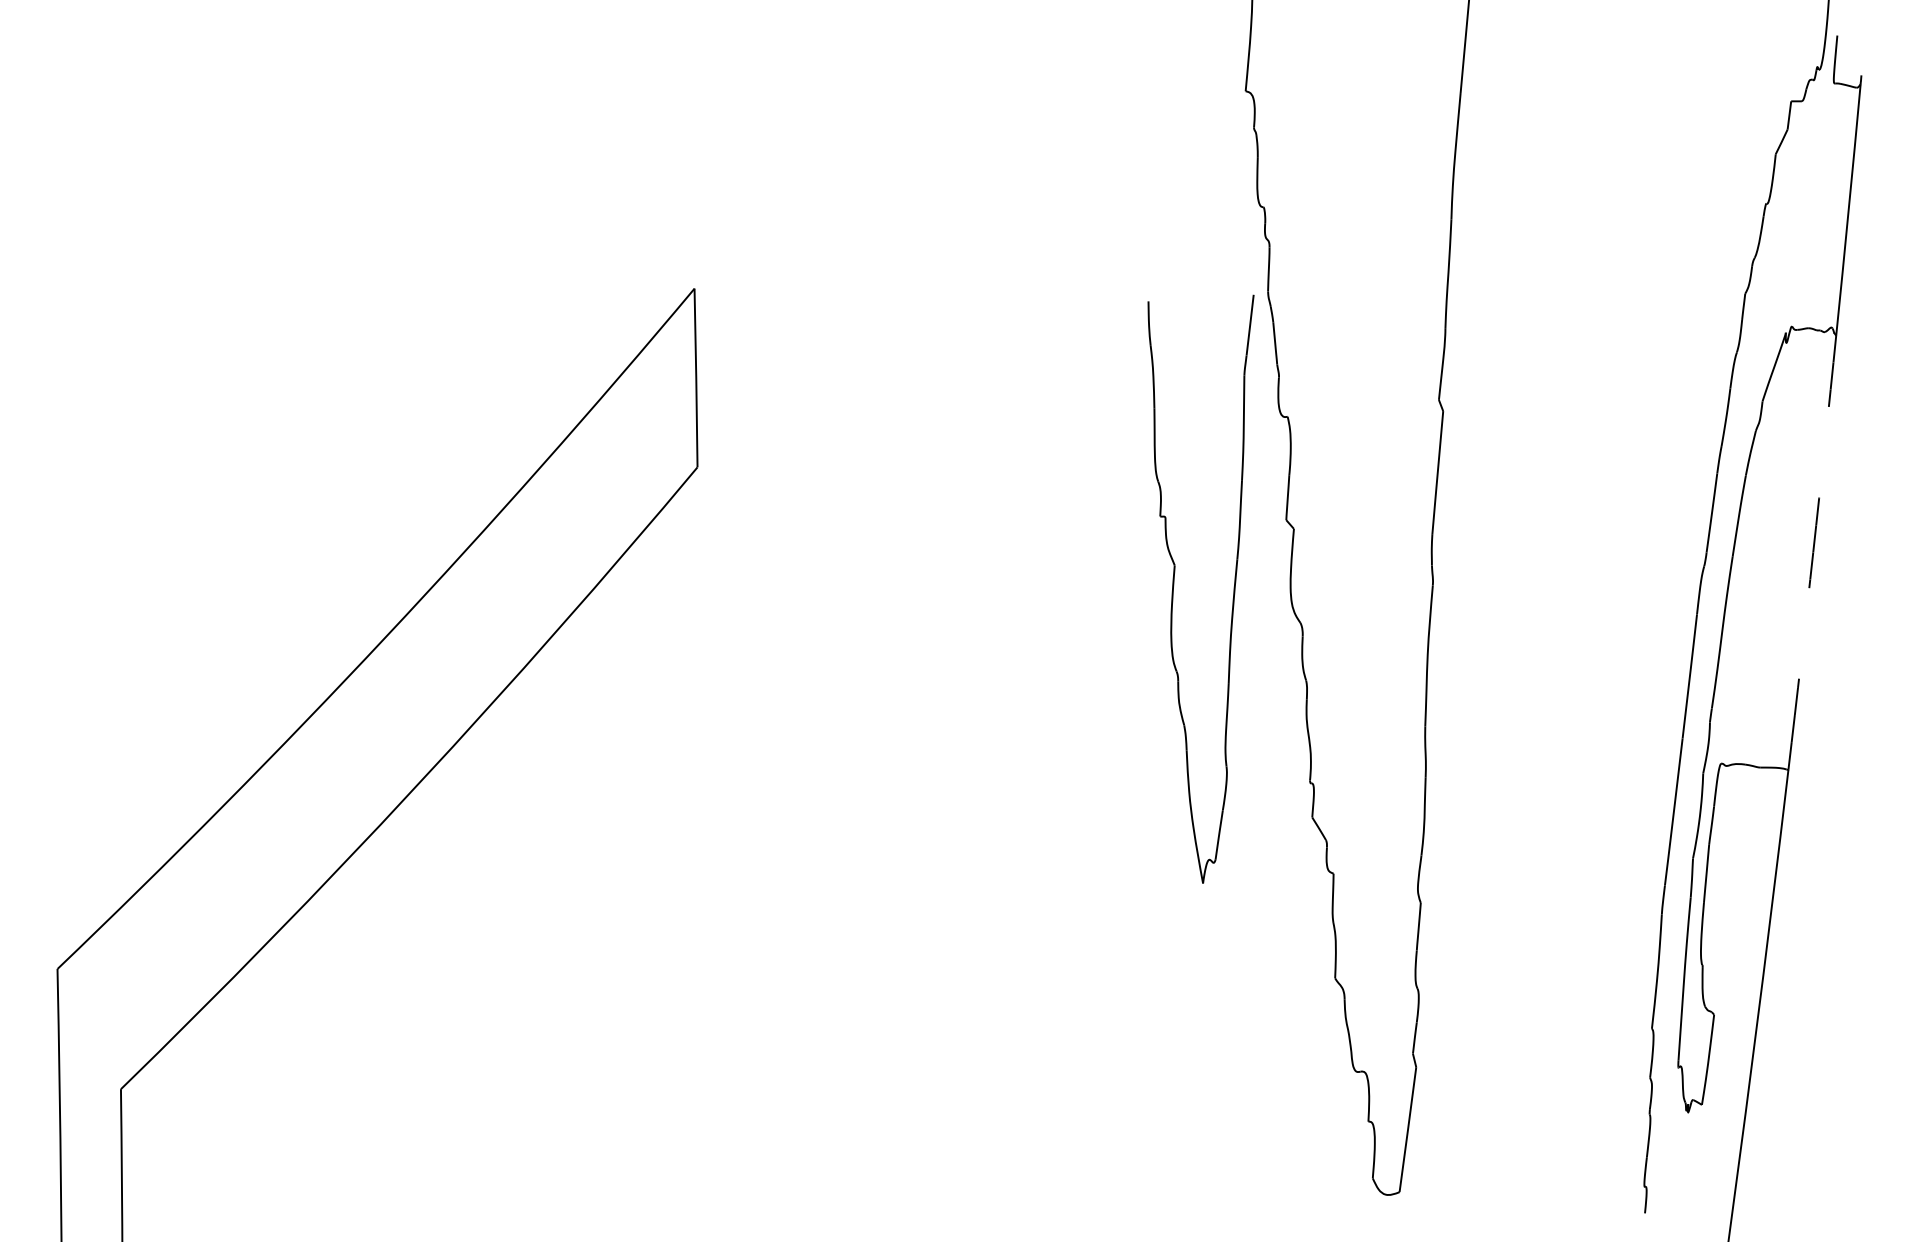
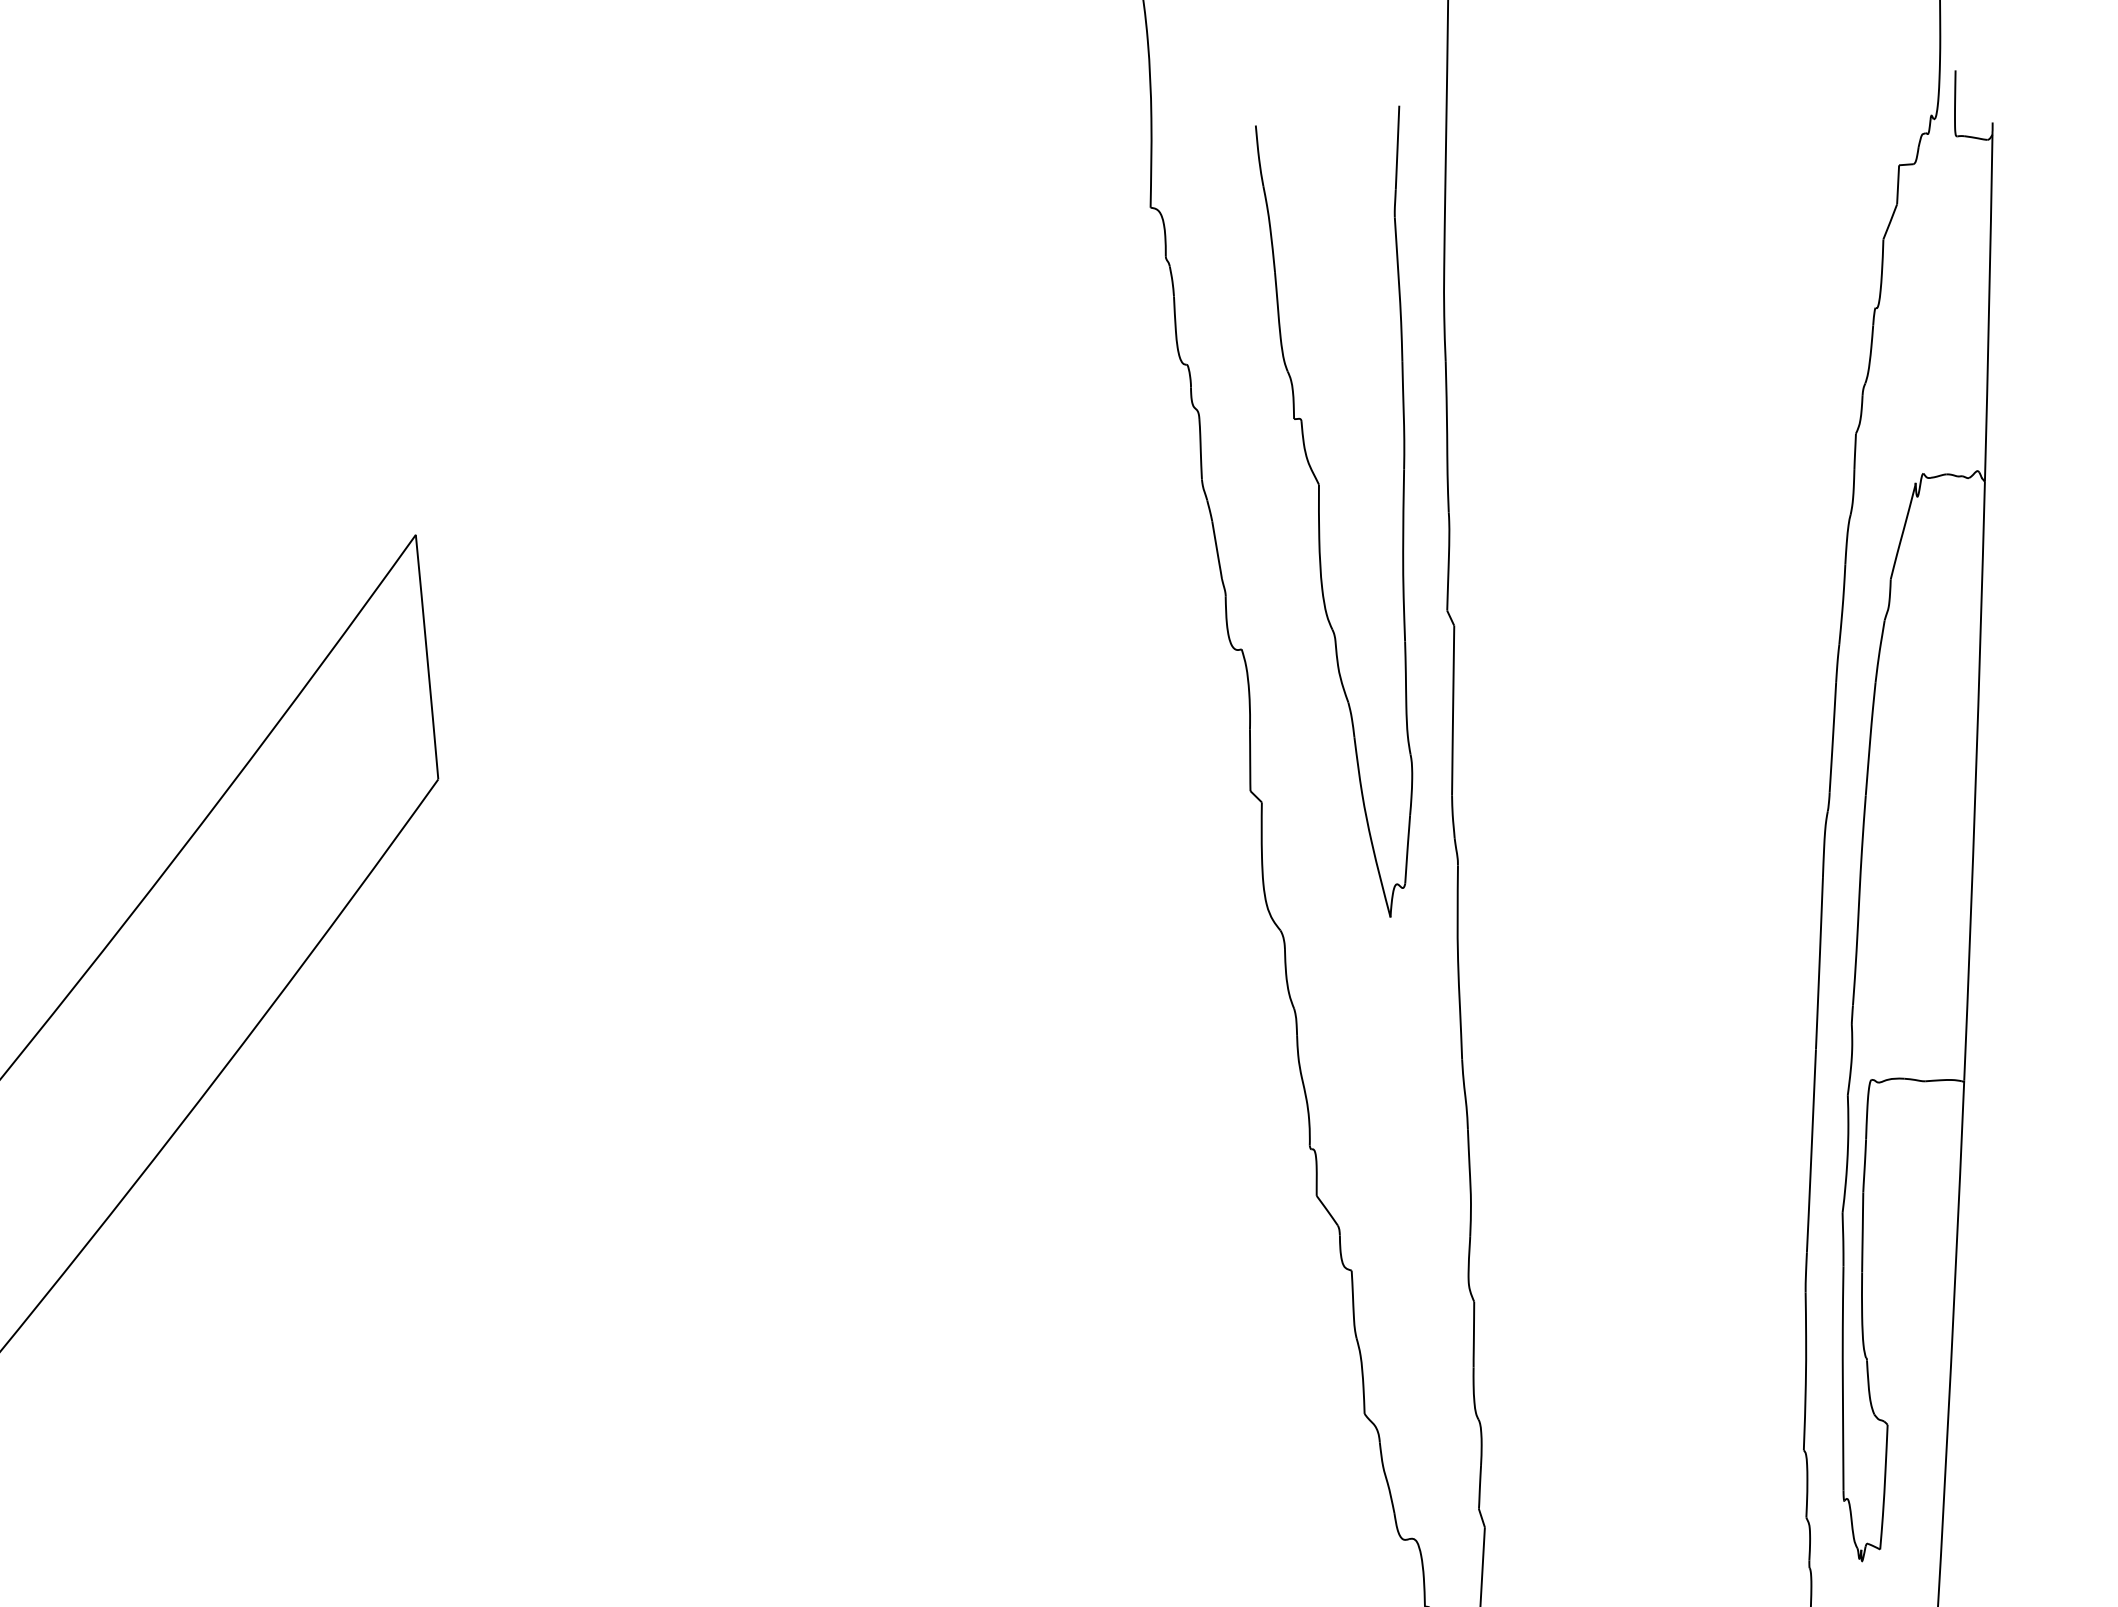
arc: (1813, 552) -> (1976, 781), dashed -> solid
part: (1174, 585) -> (1320, 512), moved

